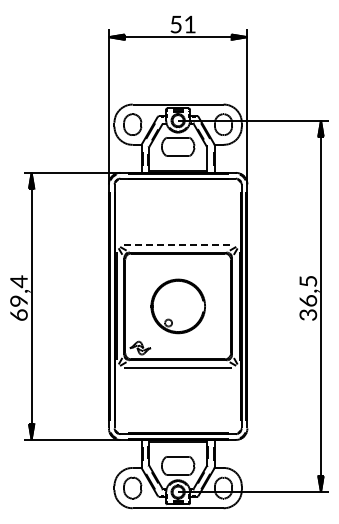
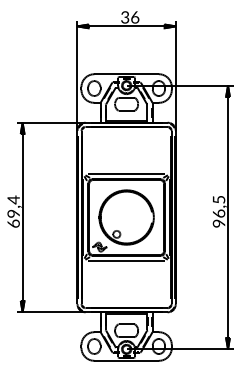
text: (183, 24) -> (130, 17), 51 -> 36
line: (178, 245) -> (126, 174), dashed -> solid
part: (178, 306) -> (126, 217), size x1.43
text: (308, 314) -> (219, 223), 36,5 -> 96,5

